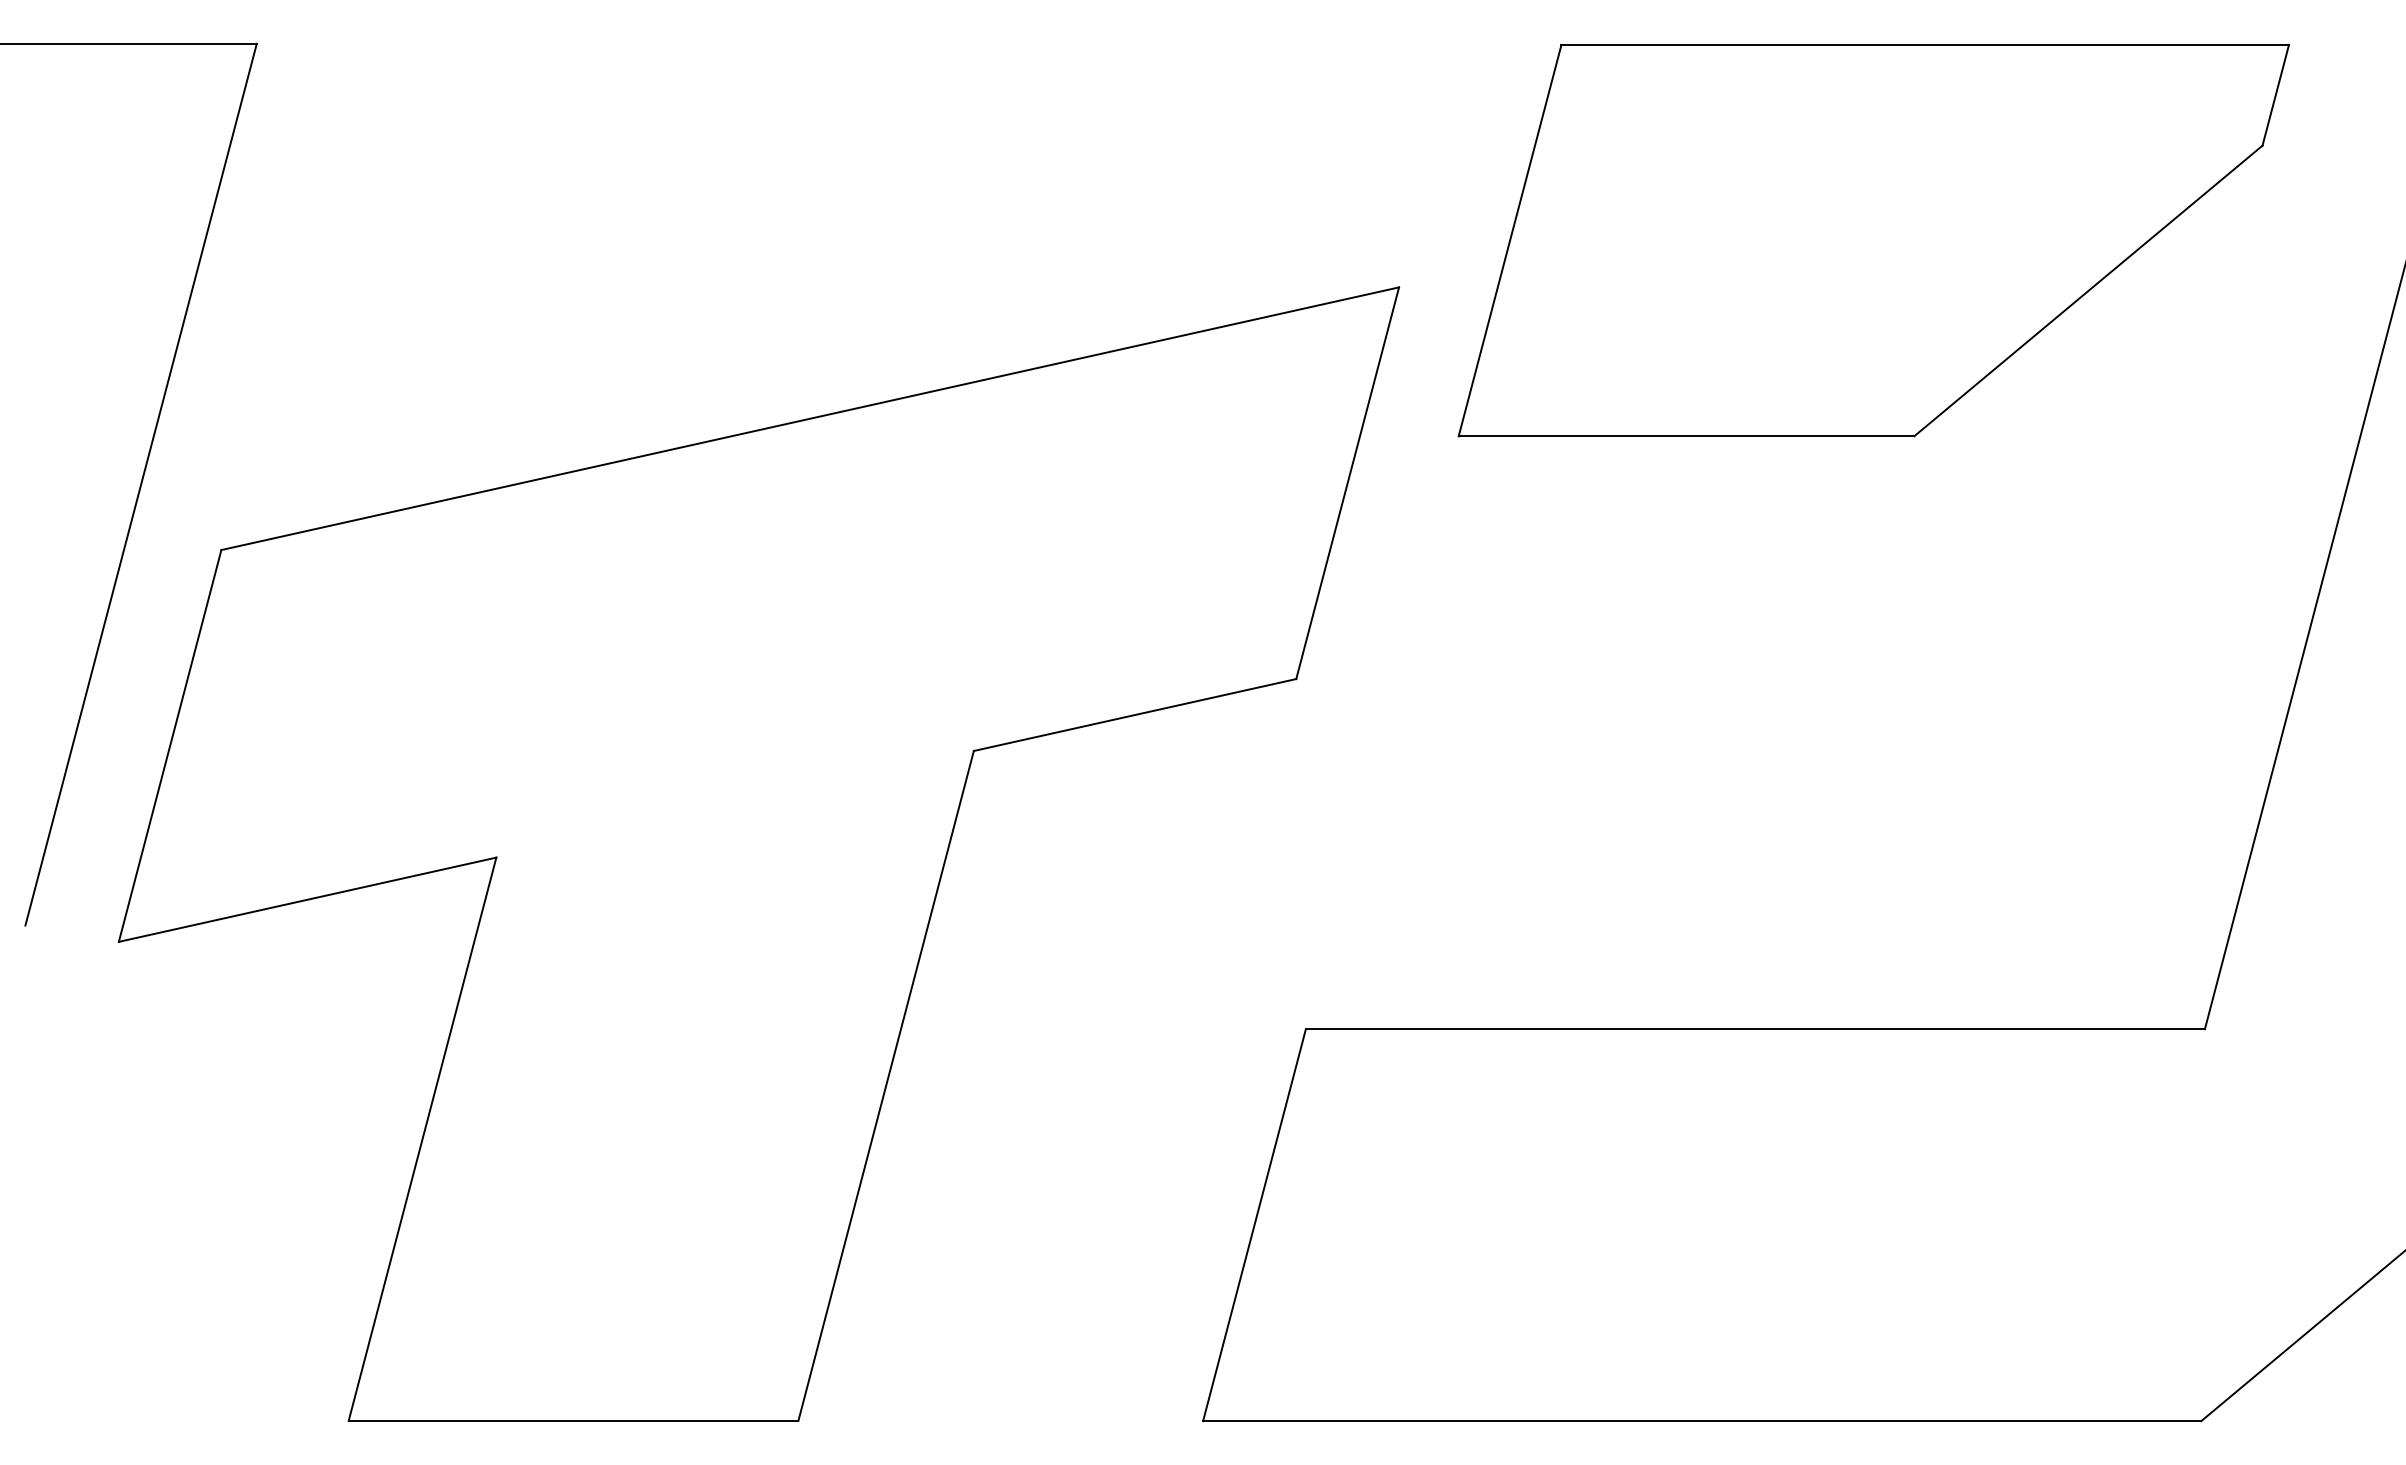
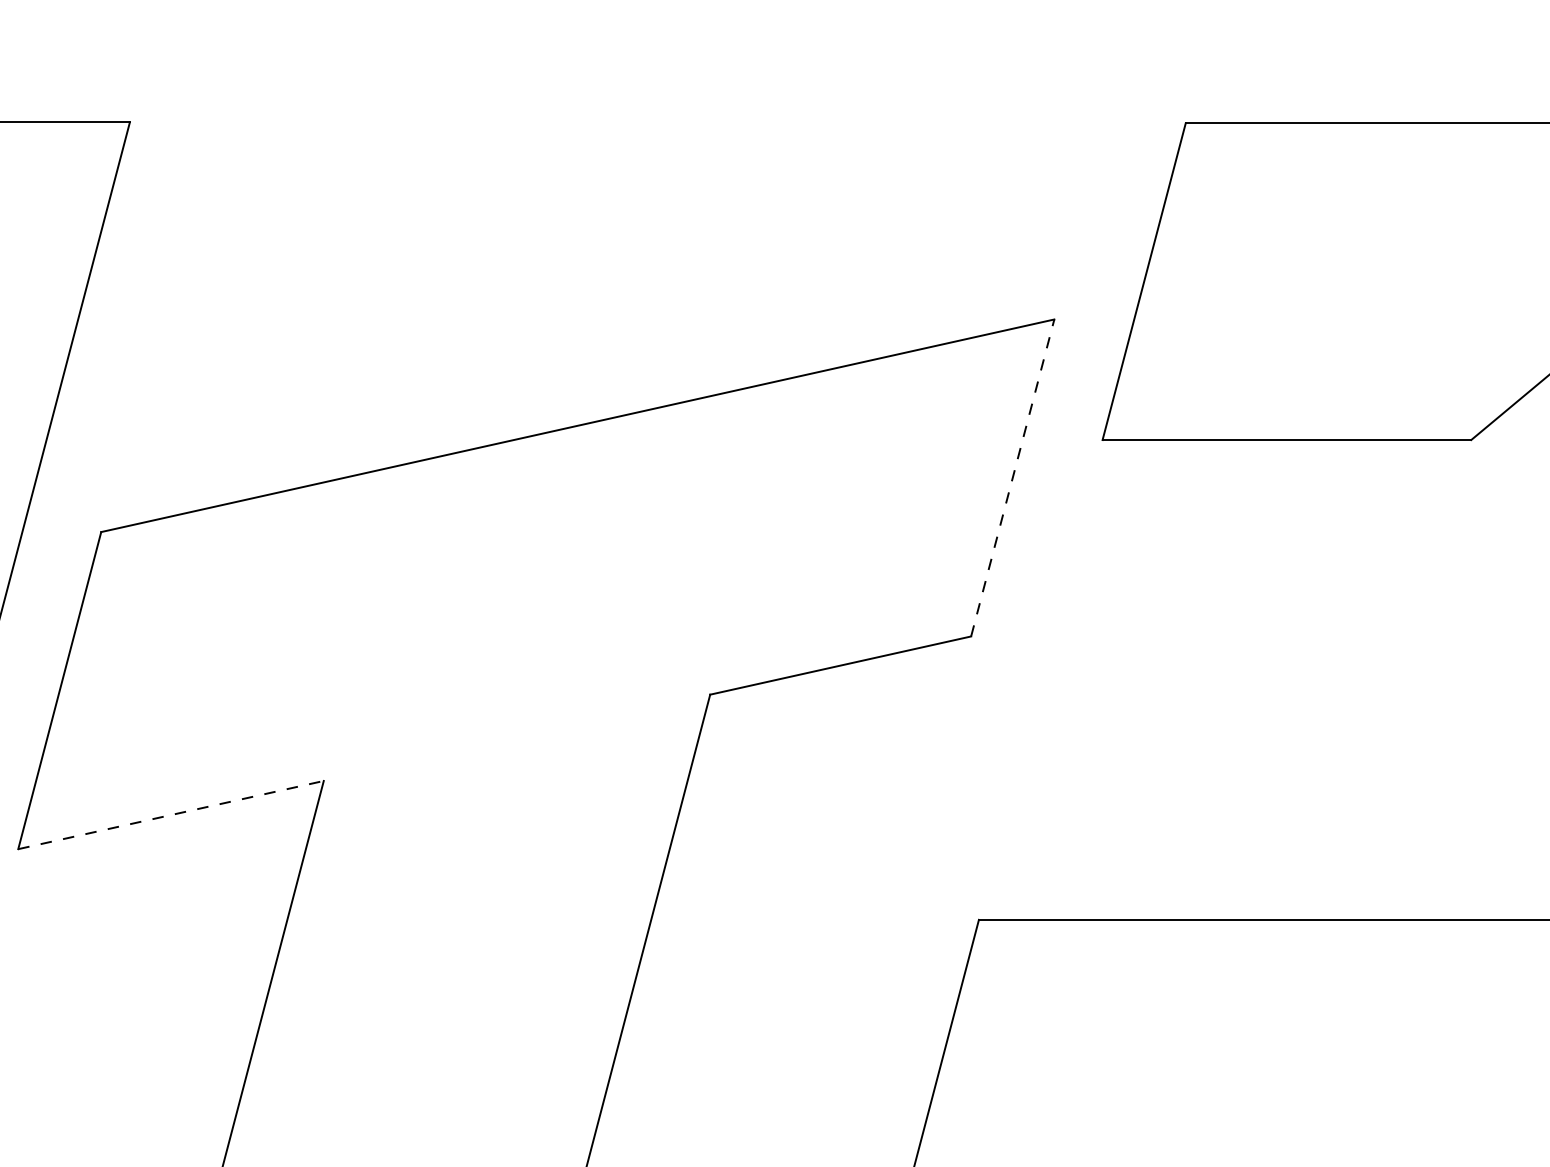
line: (1347, 482) -> (1012, 477), solid -> dashed
line: (308, 899) -> (171, 814), solid -> dashed

